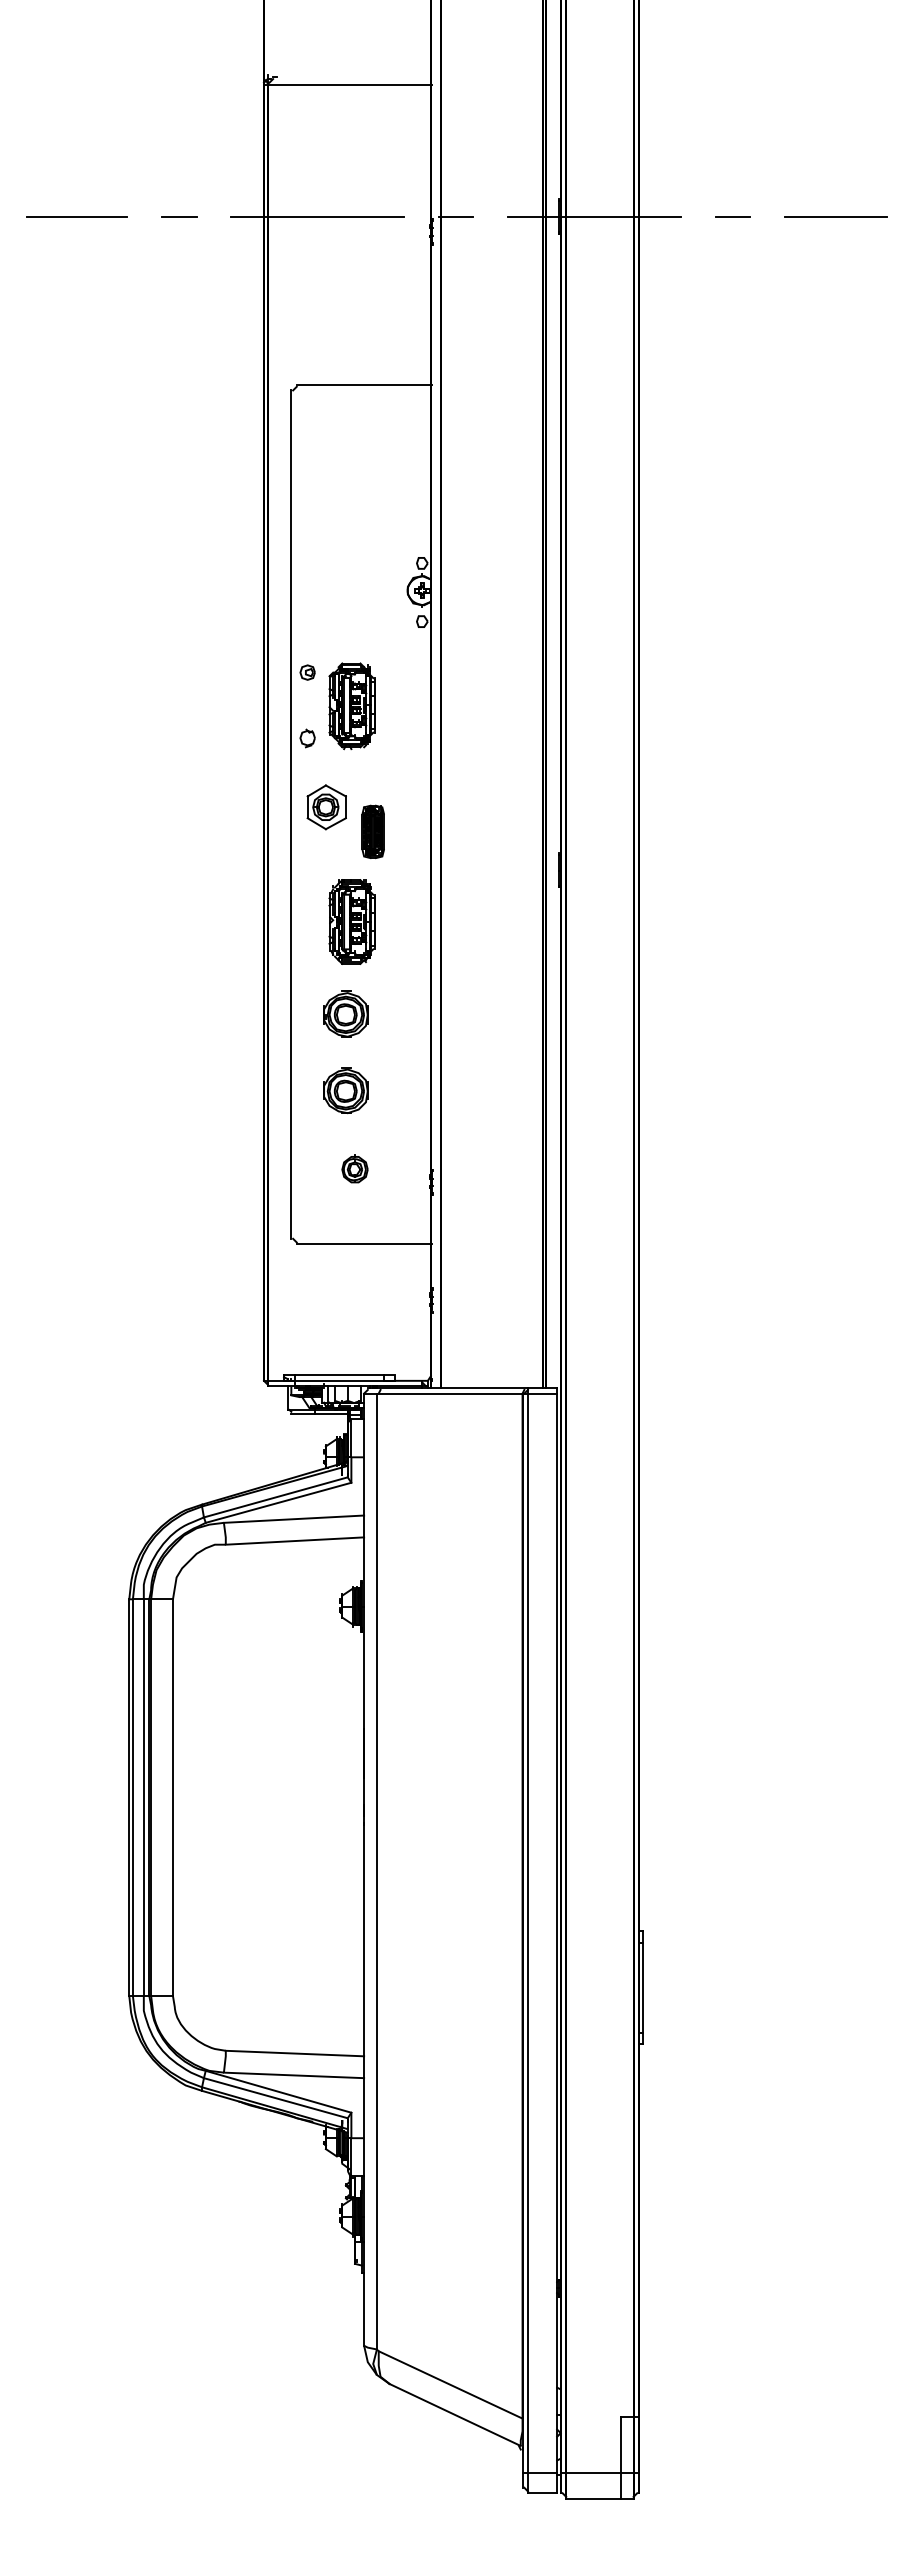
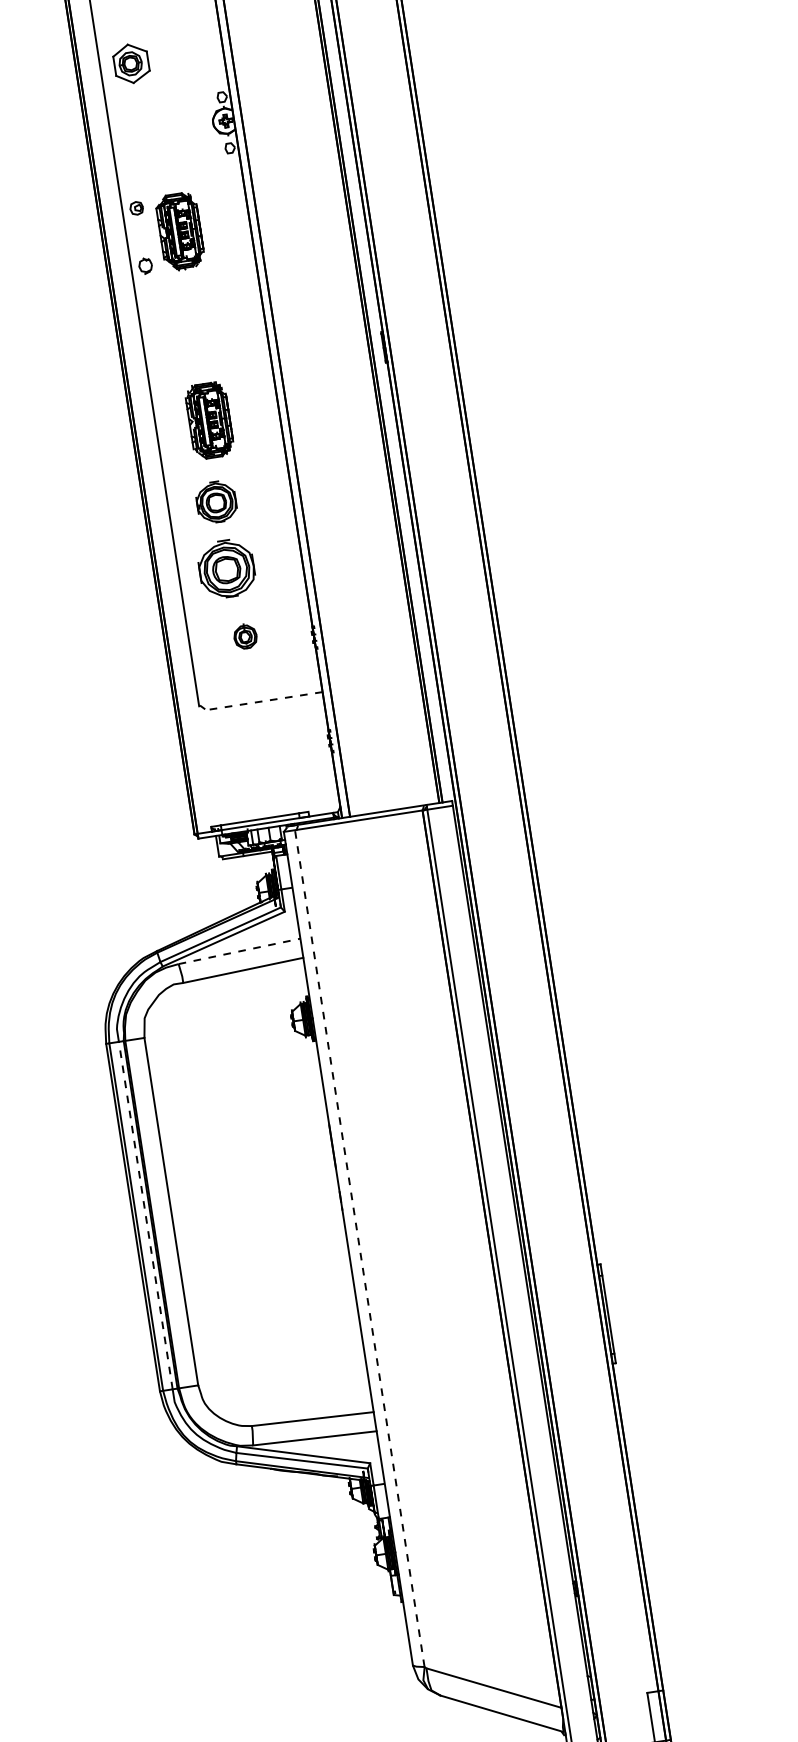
part: (326, 807) -> (131, 63), moved
part: (372, 831) -> (215, 338), removed
part: (345, 1090) -> (226, 569), size x1.4
line: (363, 1244) -> (263, 701), solid -> dashed
line: (294, 1519) -> (240, 951), solid -> dashed
line: (143, 1797) -> (145, 1215), solid -> dashed
line: (376, 1871) -> (359, 1248), solid -> dashed

